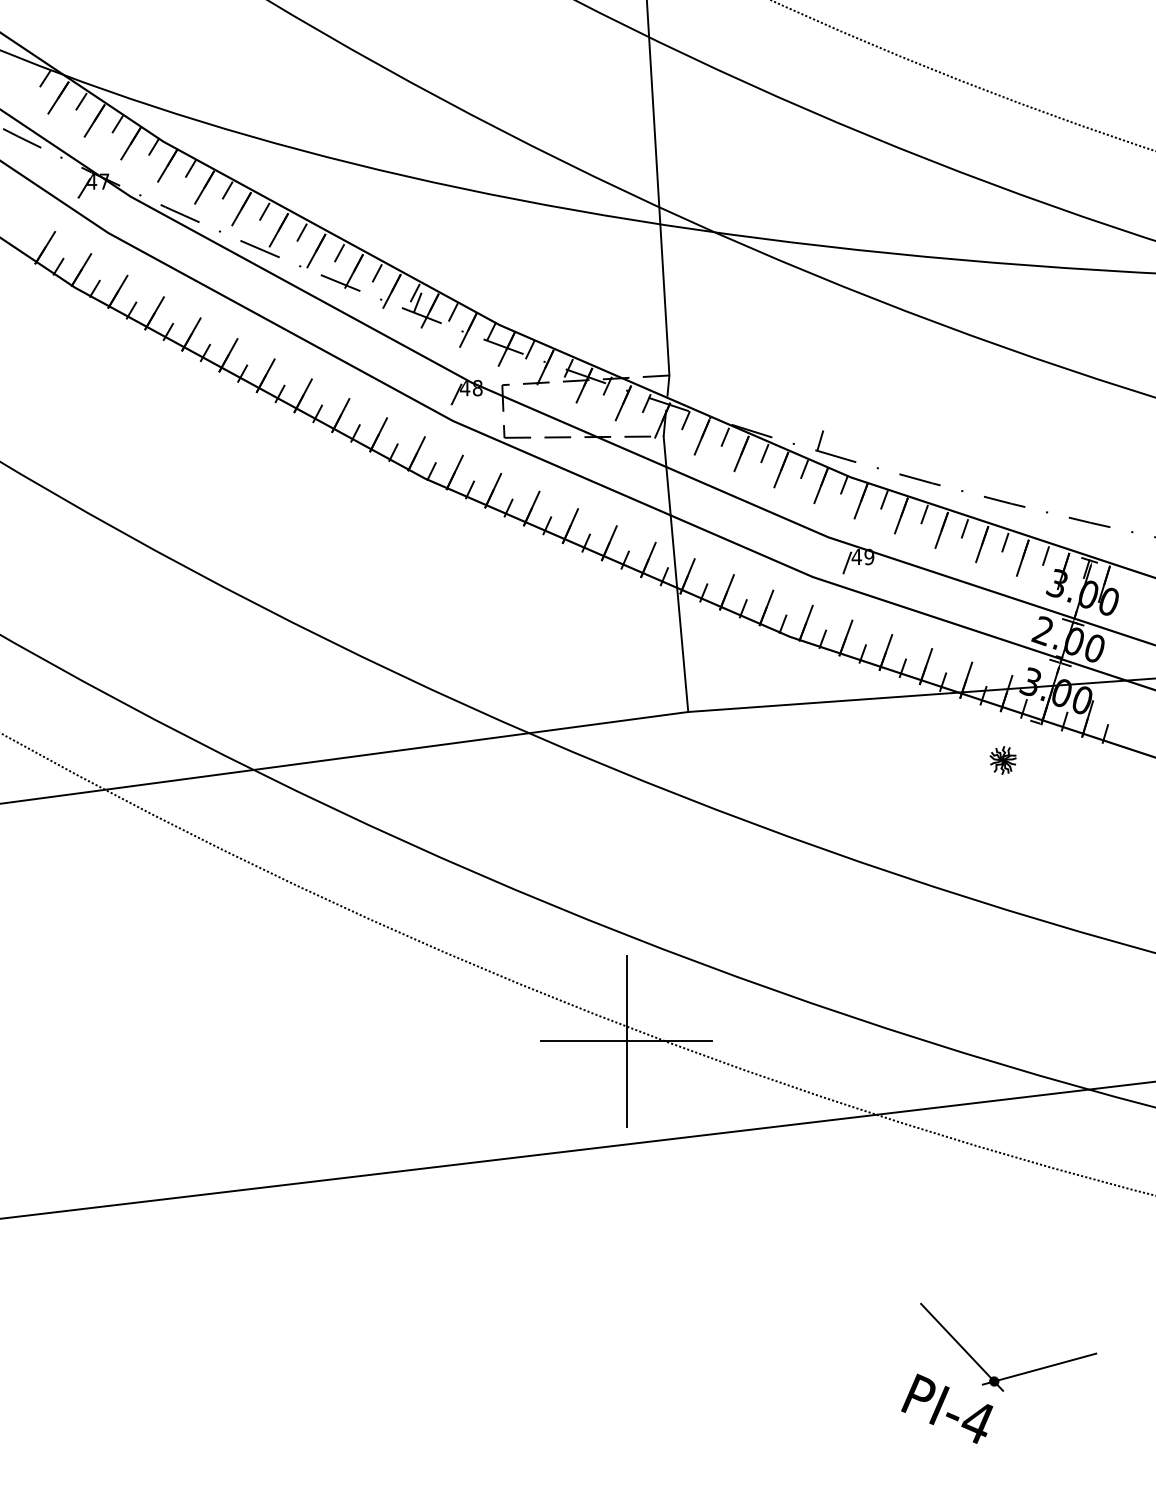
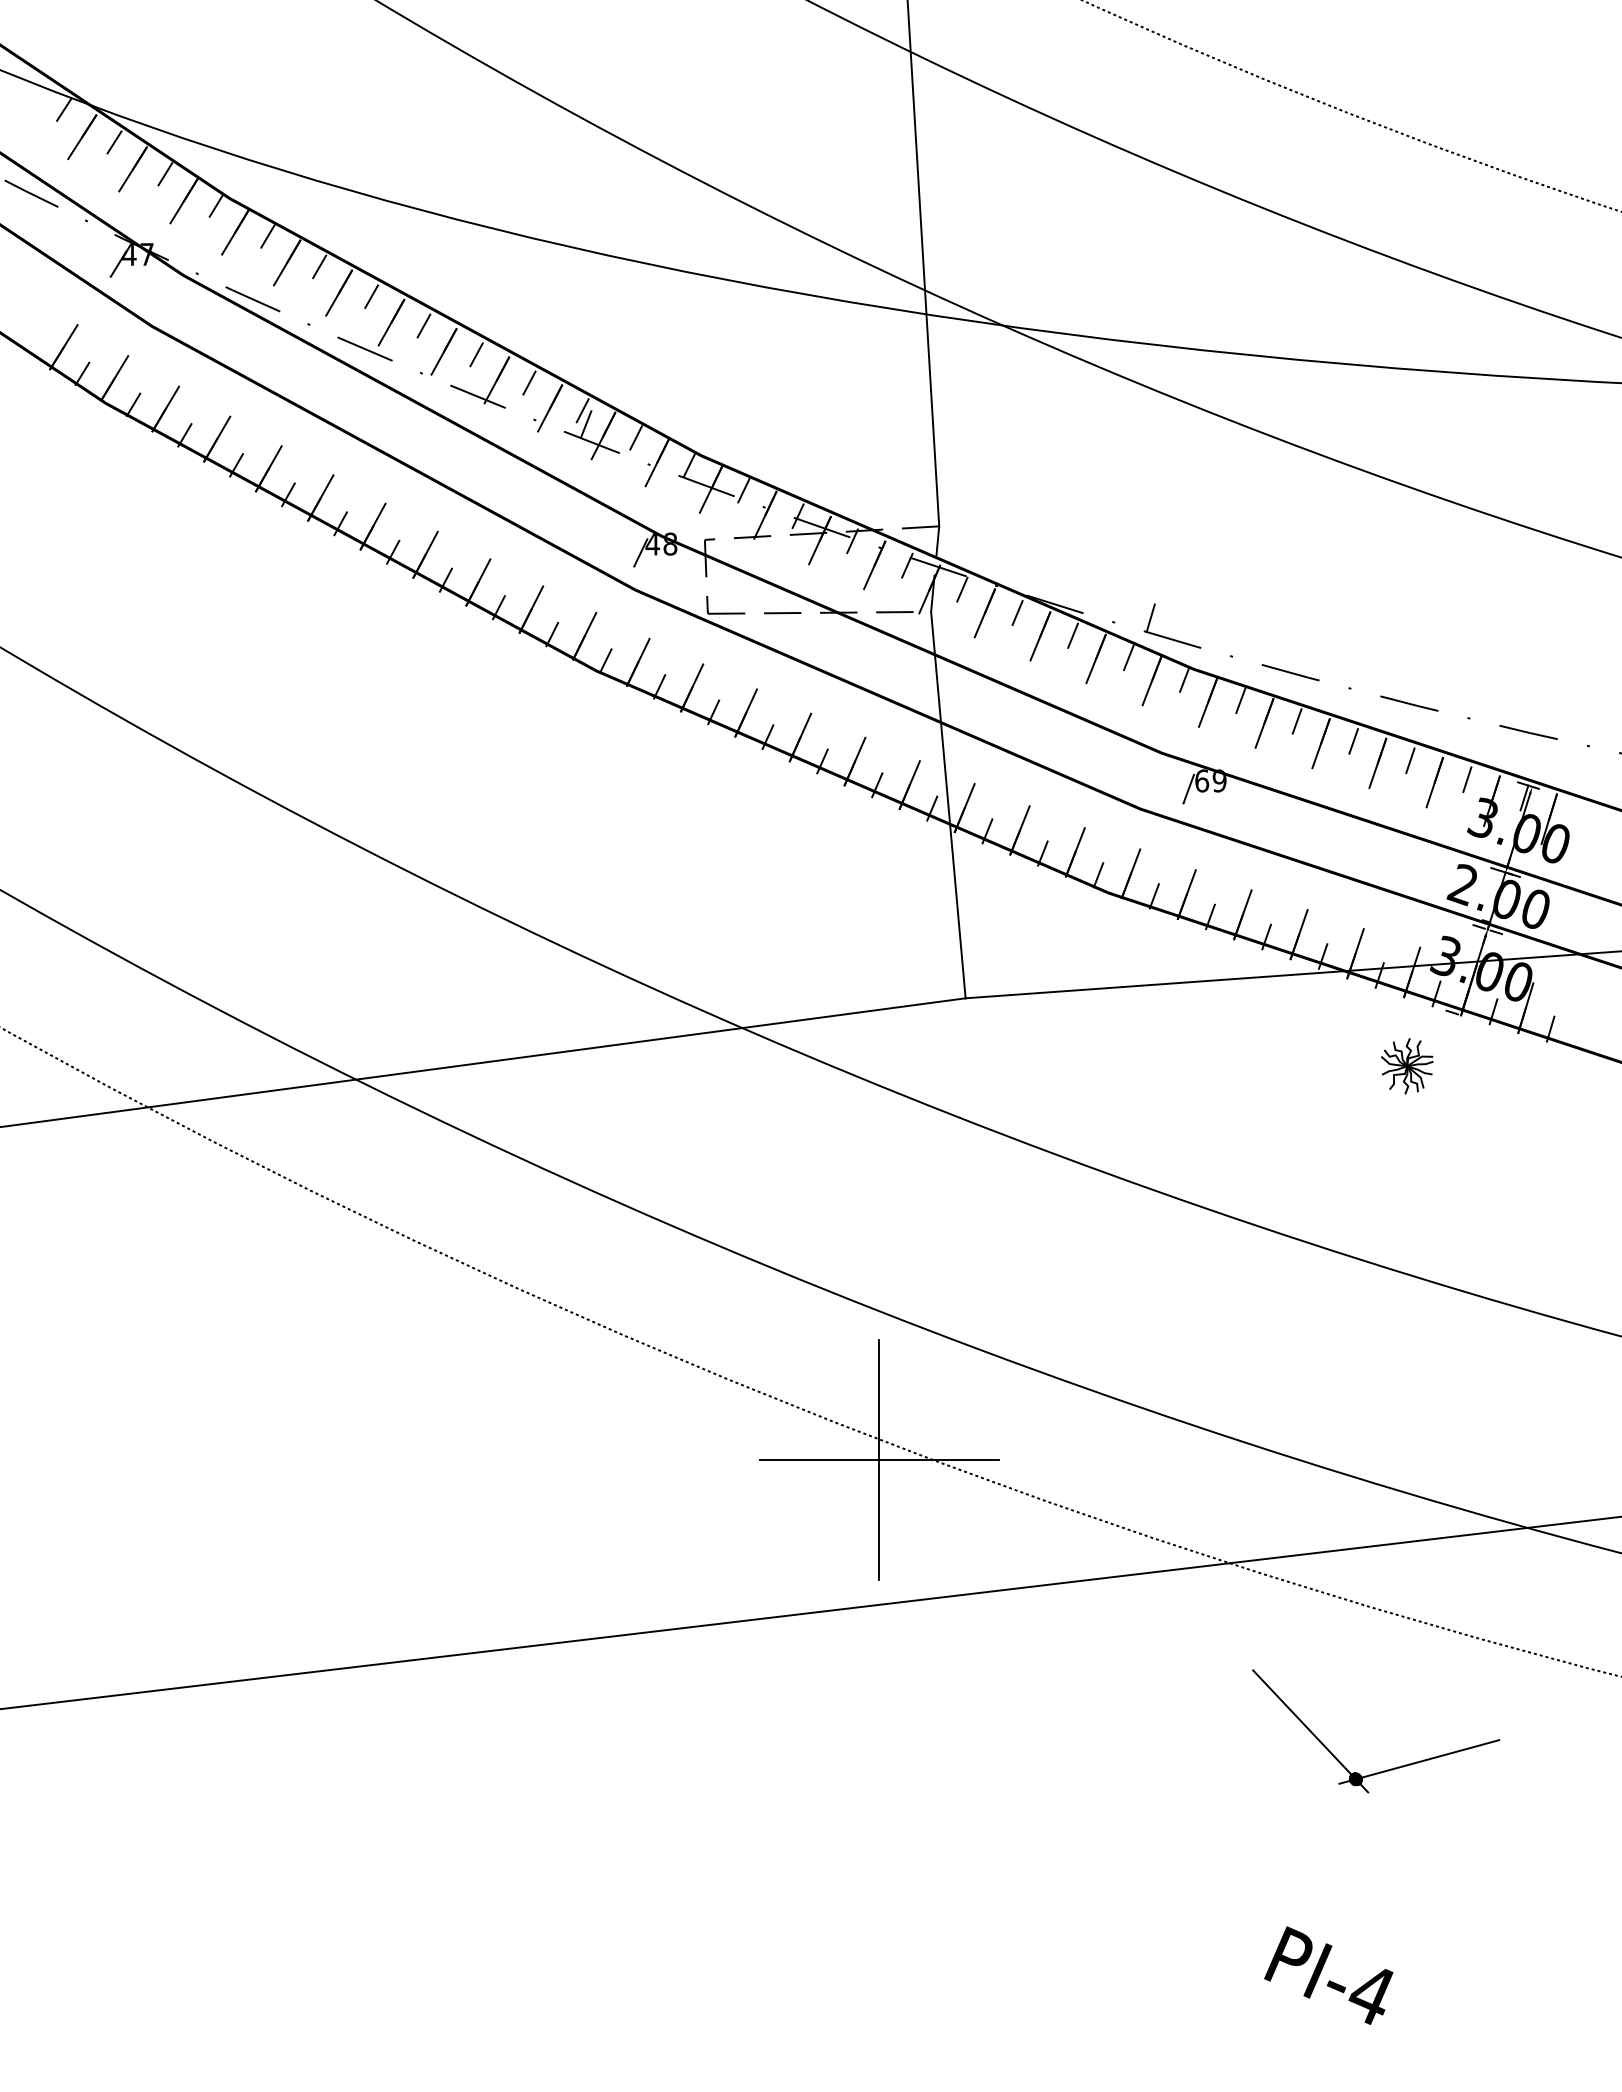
text: (856, 556) -> (1201, 780), 49 -> 69
part: (1003, 760) -> (1407, 1066), size x1.4
part: (1018, 1373) -> (1390, 1768), moved

